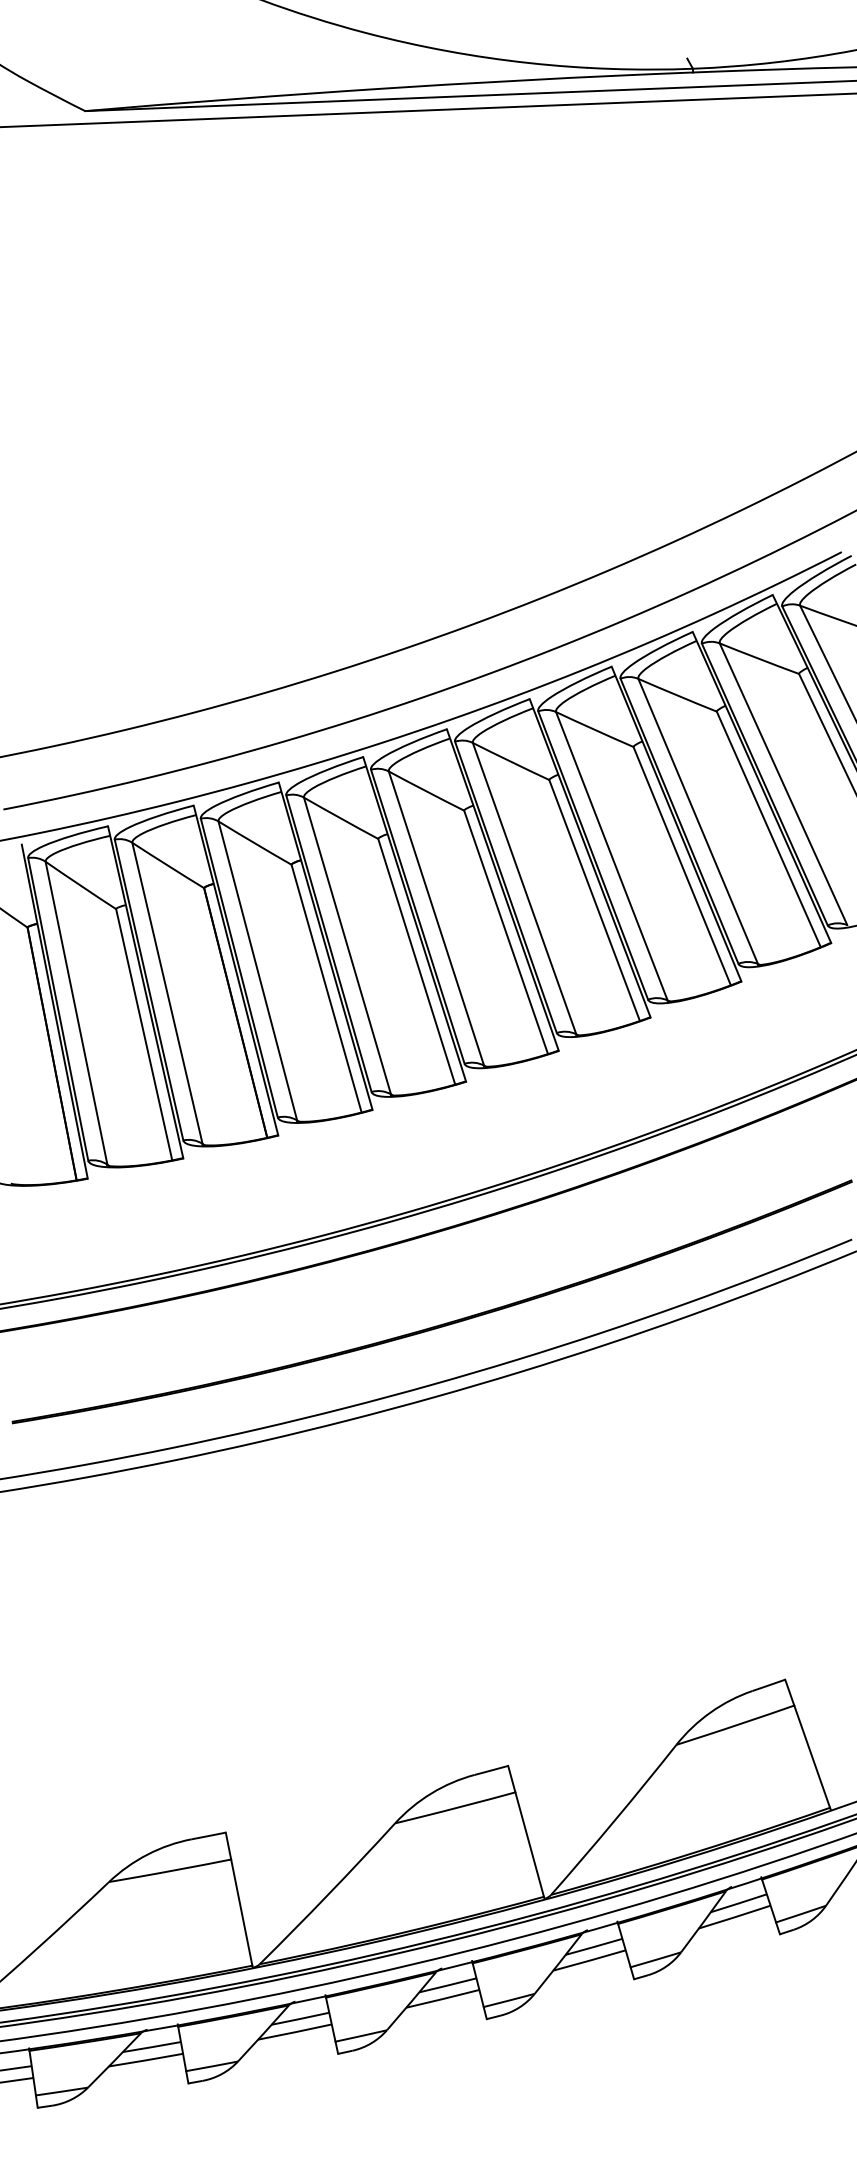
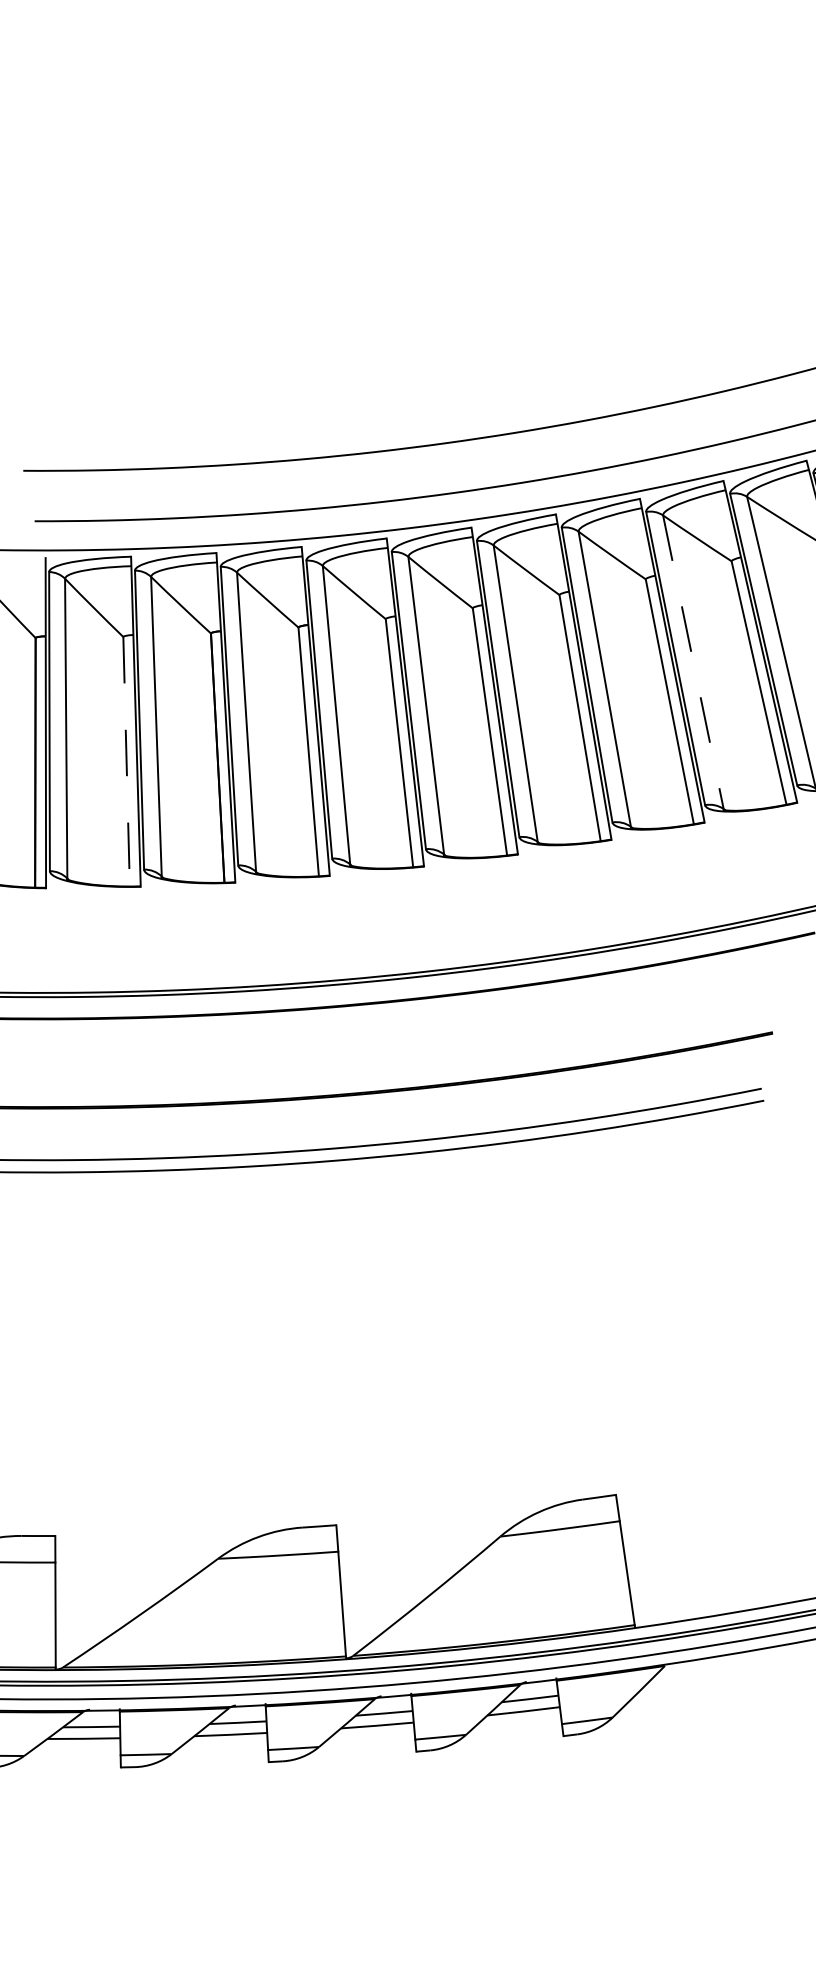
line: (698, 821) -> (693, 662), solid -> dashed
line: (144, 1034) -> (126, 761), solid -> dashed

